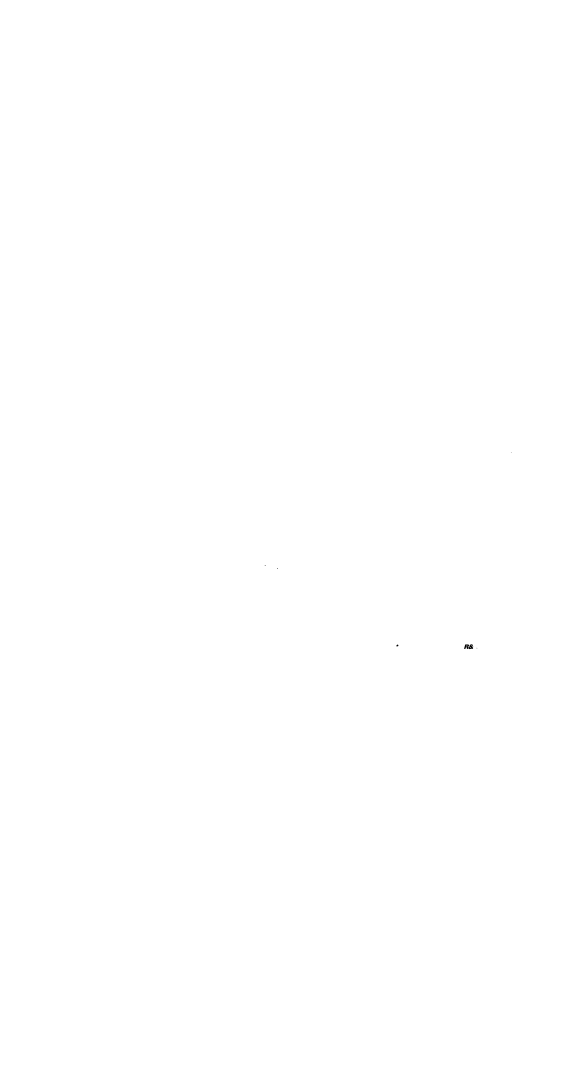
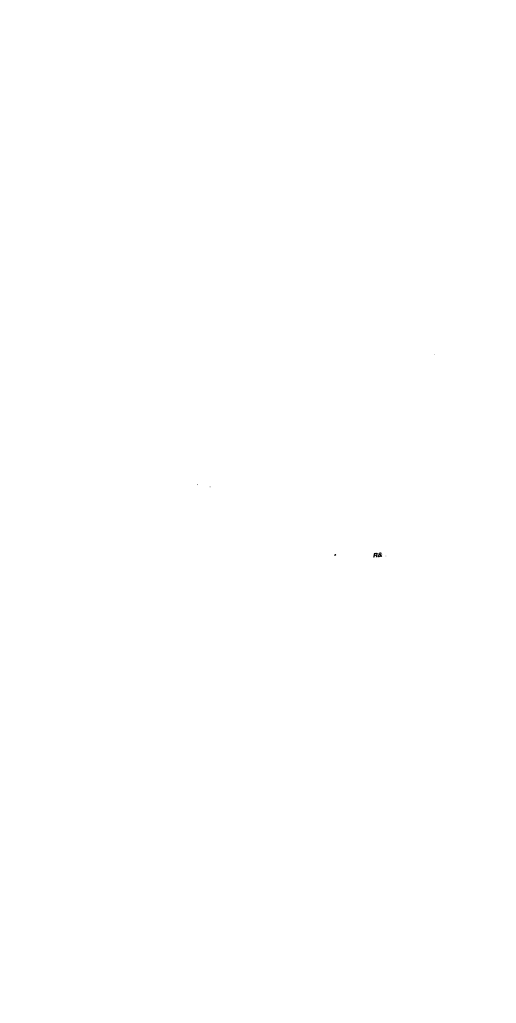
part: (470, 646) -> (379, 554), moved

